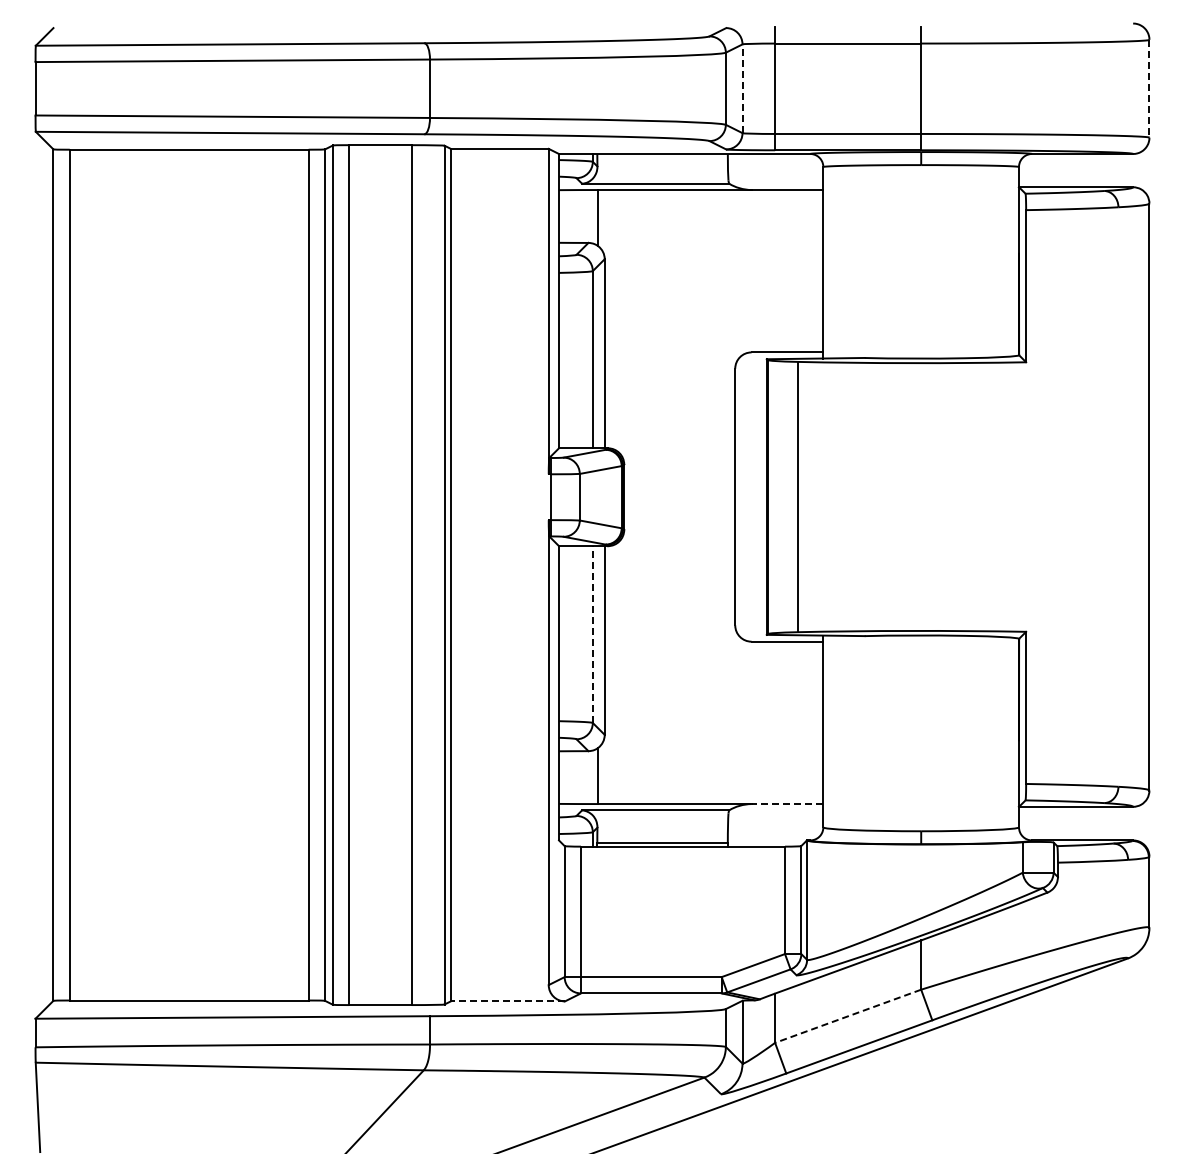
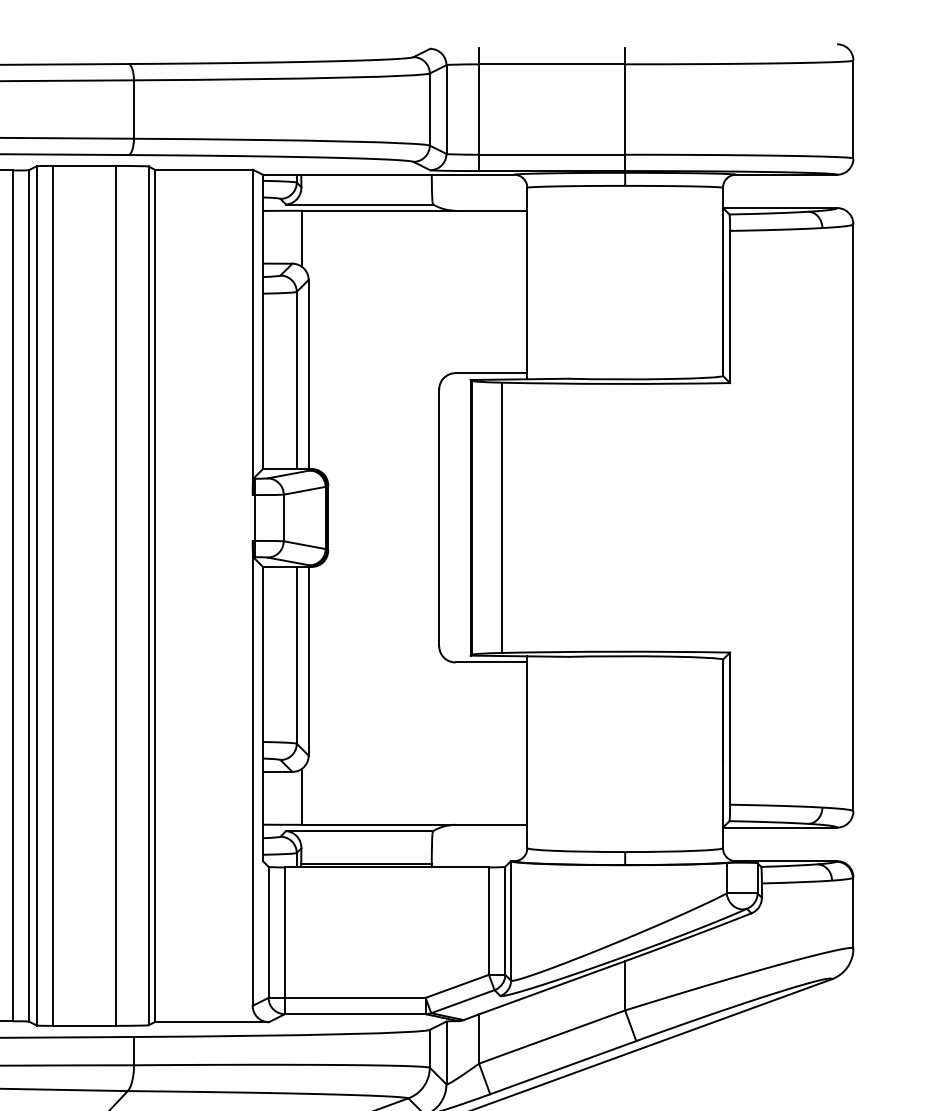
line: (742, 88) -> (446, 109), dashed -> solid
line: (1149, 88) -> (853, 109), dashed -> solid
line: (592, 634) -> (296, 655), dashed -> solid
line: (787, 804) -> (491, 825), dashed -> solid
line: (507, 1001) -> (211, 1022), dashed -> solid
line: (848, 1016) -> (552, 1037), dashed -> solid

